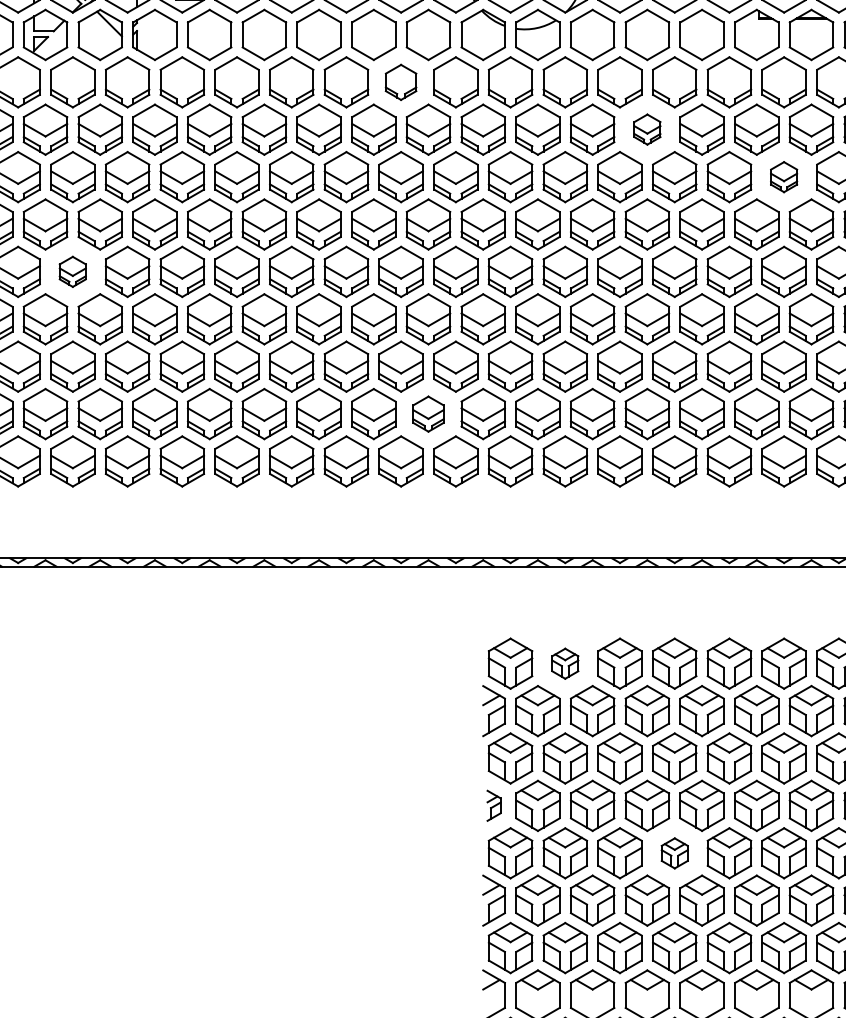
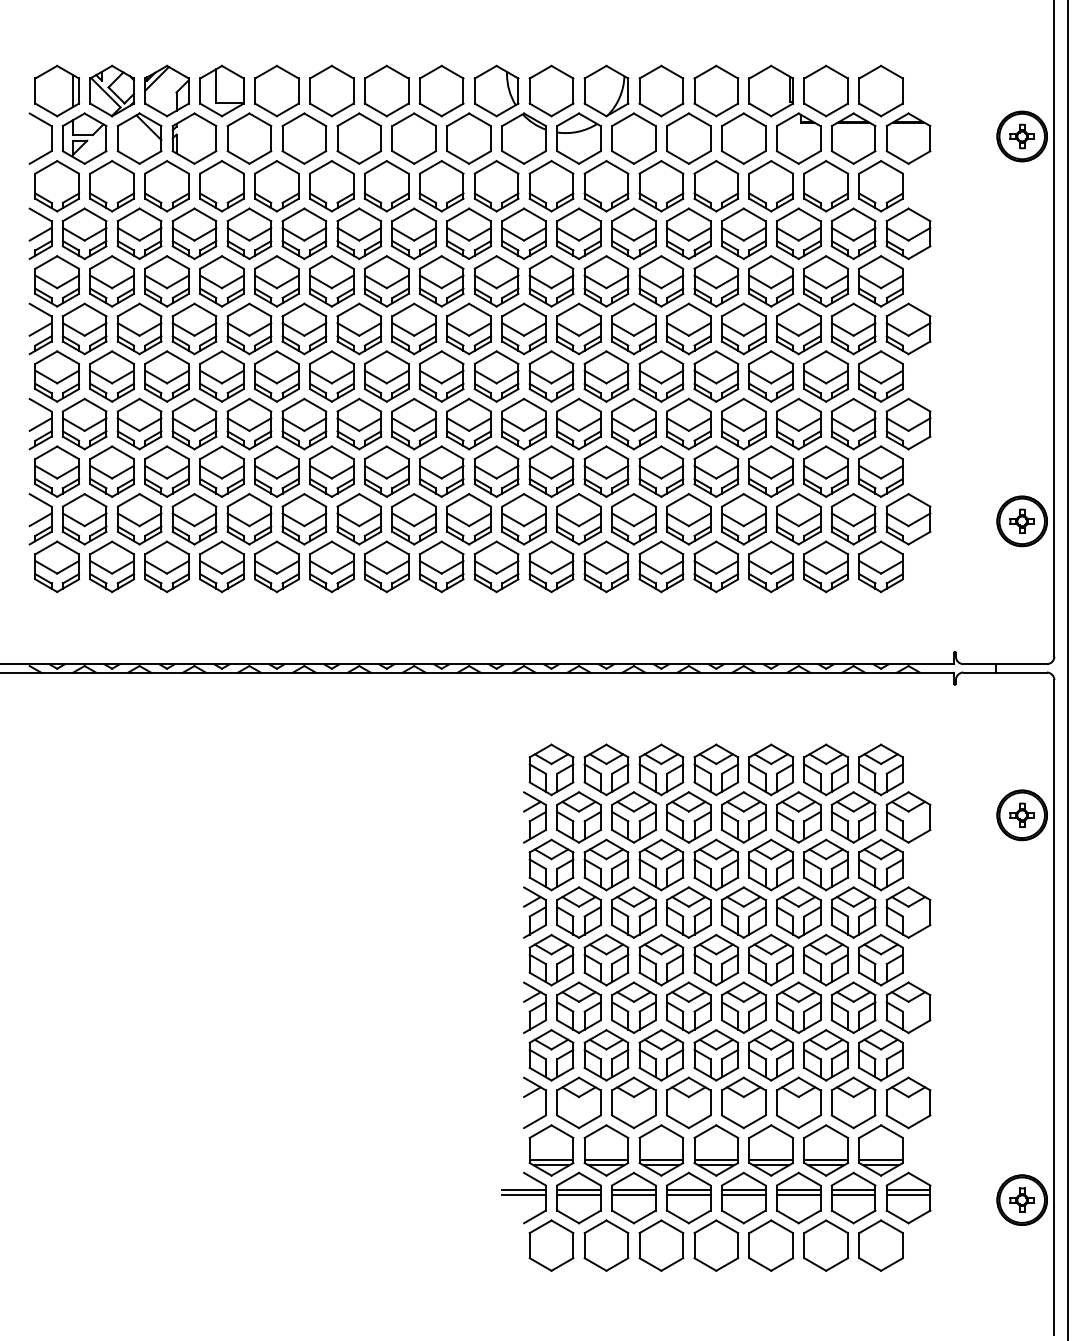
part: (400, 82) -> (441, 186), size x1.43
part: (647, 129) -> (688, 233), size x1.67
part: (783, 177) -> (825, 281), size x1.67
part: (72, 271) -> (111, 376), size x1.67
part: (427, 414) -> (468, 519), size x1.43
part: (565, 663) -> (606, 769), size x1.67
part: (493, 805) -> (534, 912), size x1.67
part: (674, 853) -> (716, 960), size x1.67

